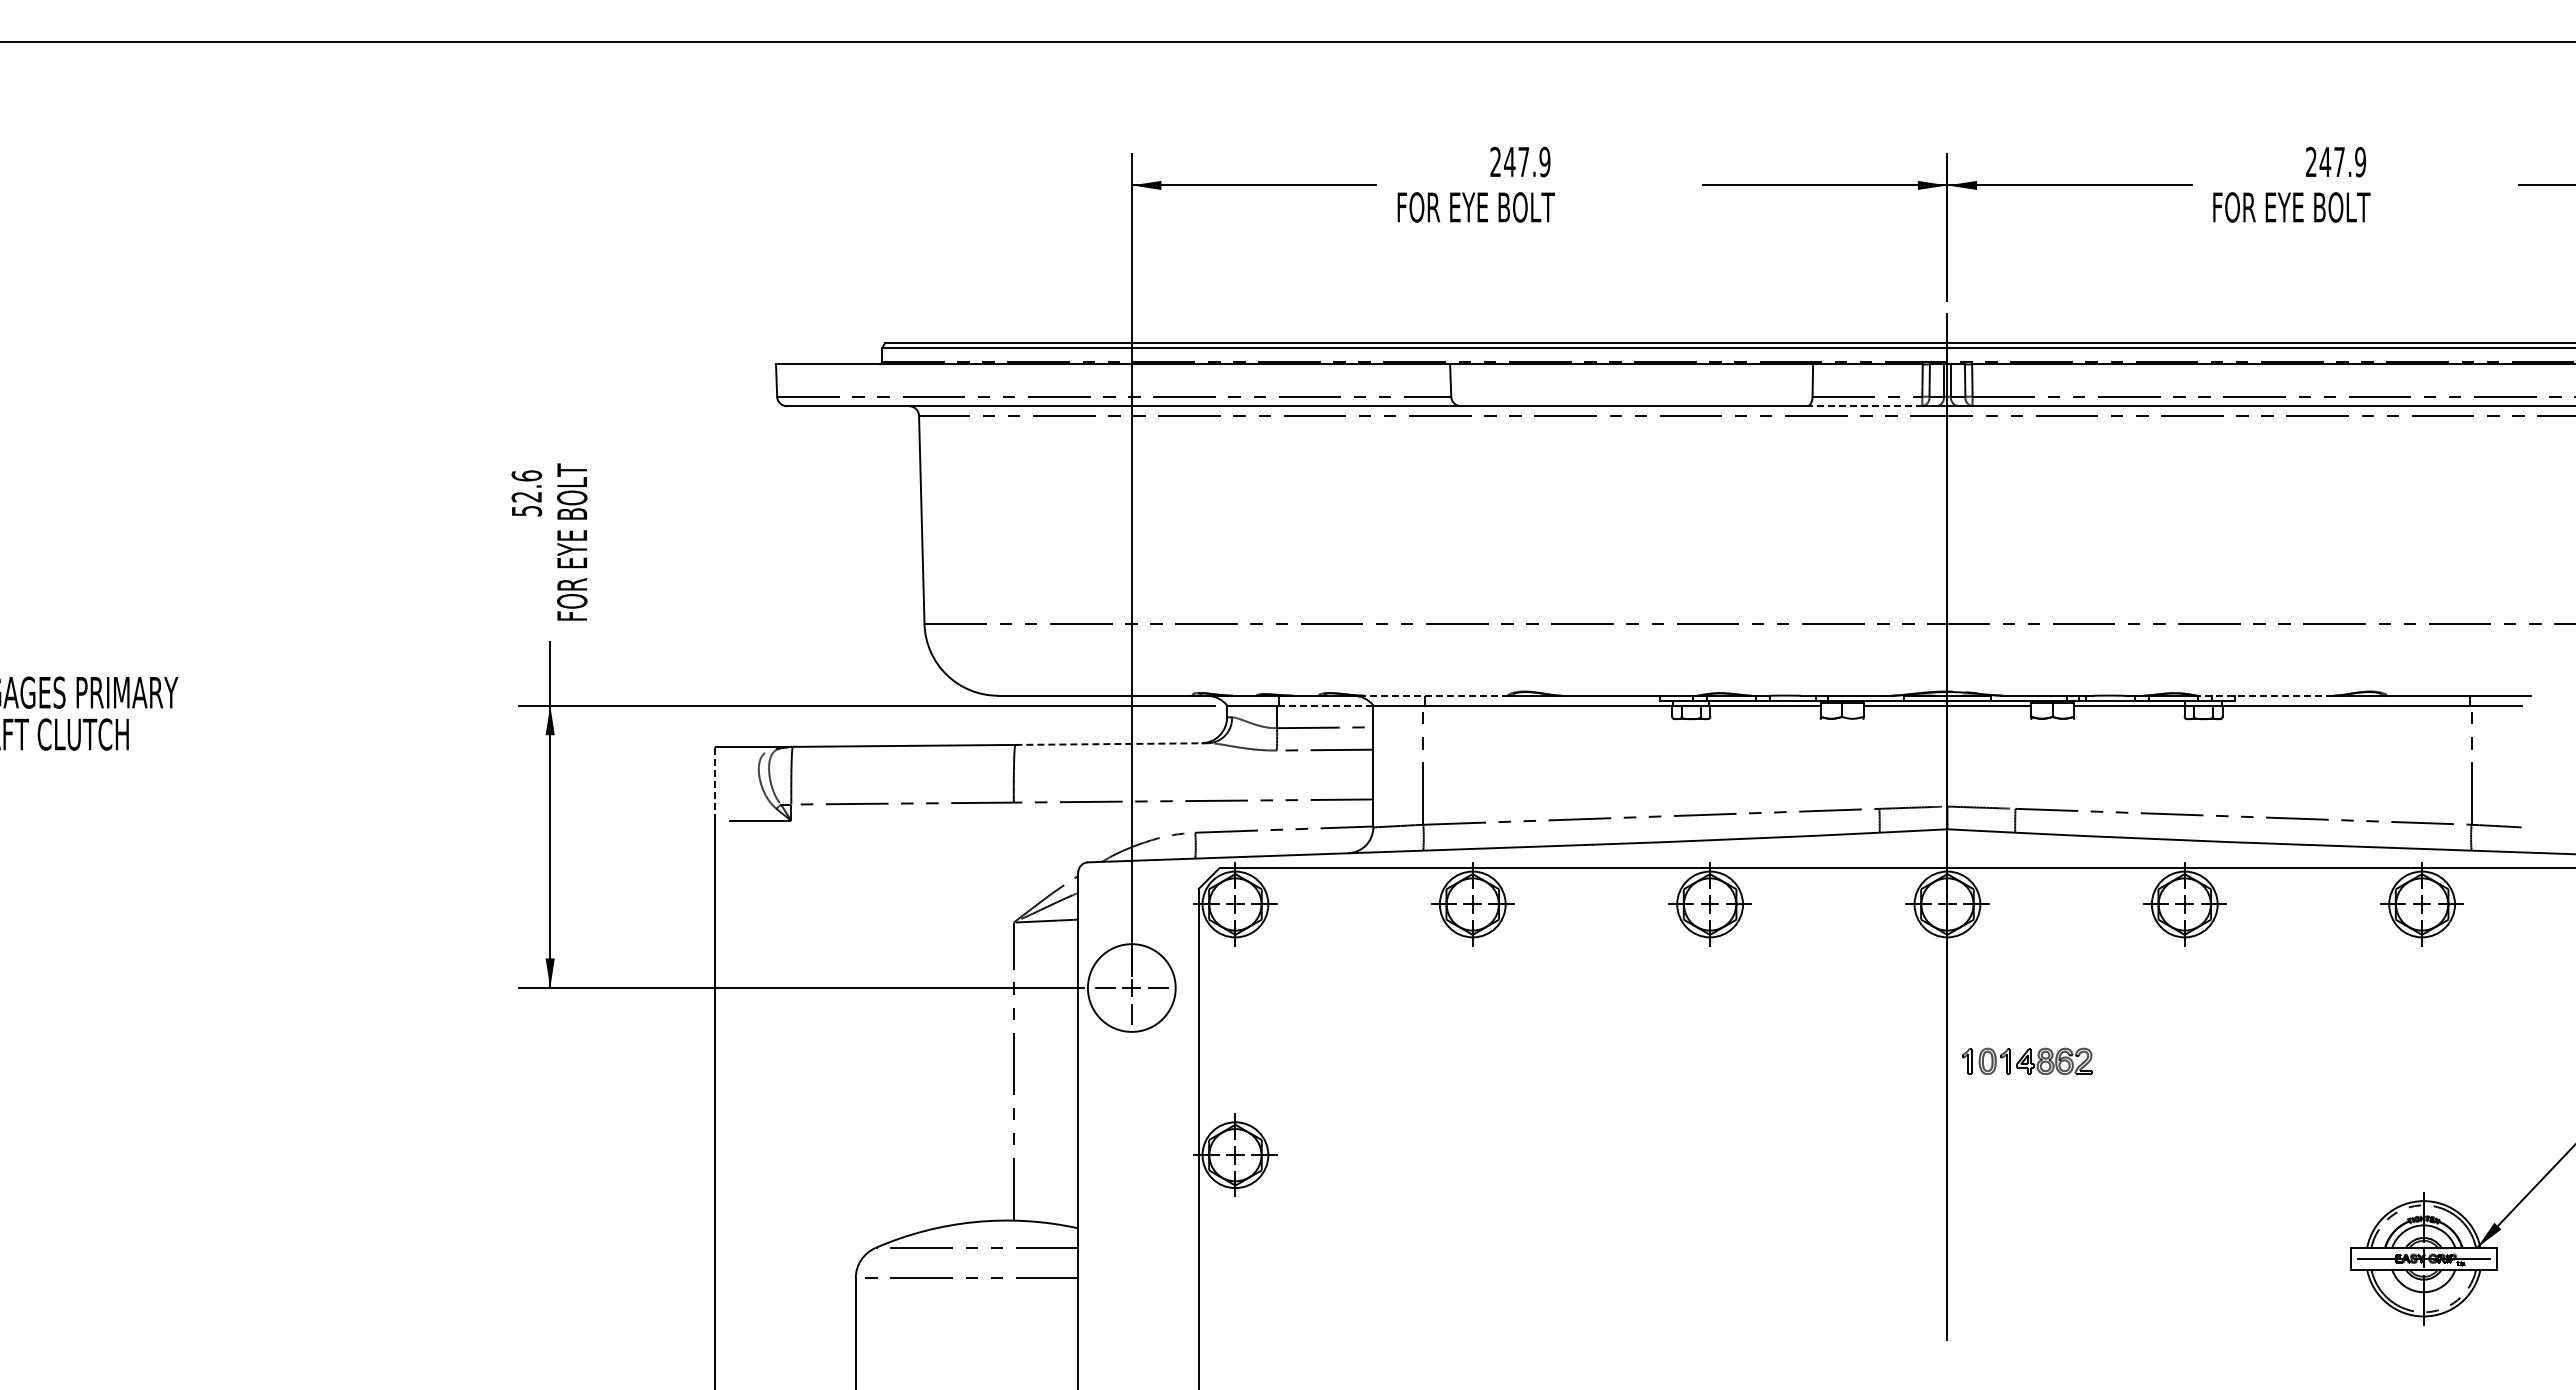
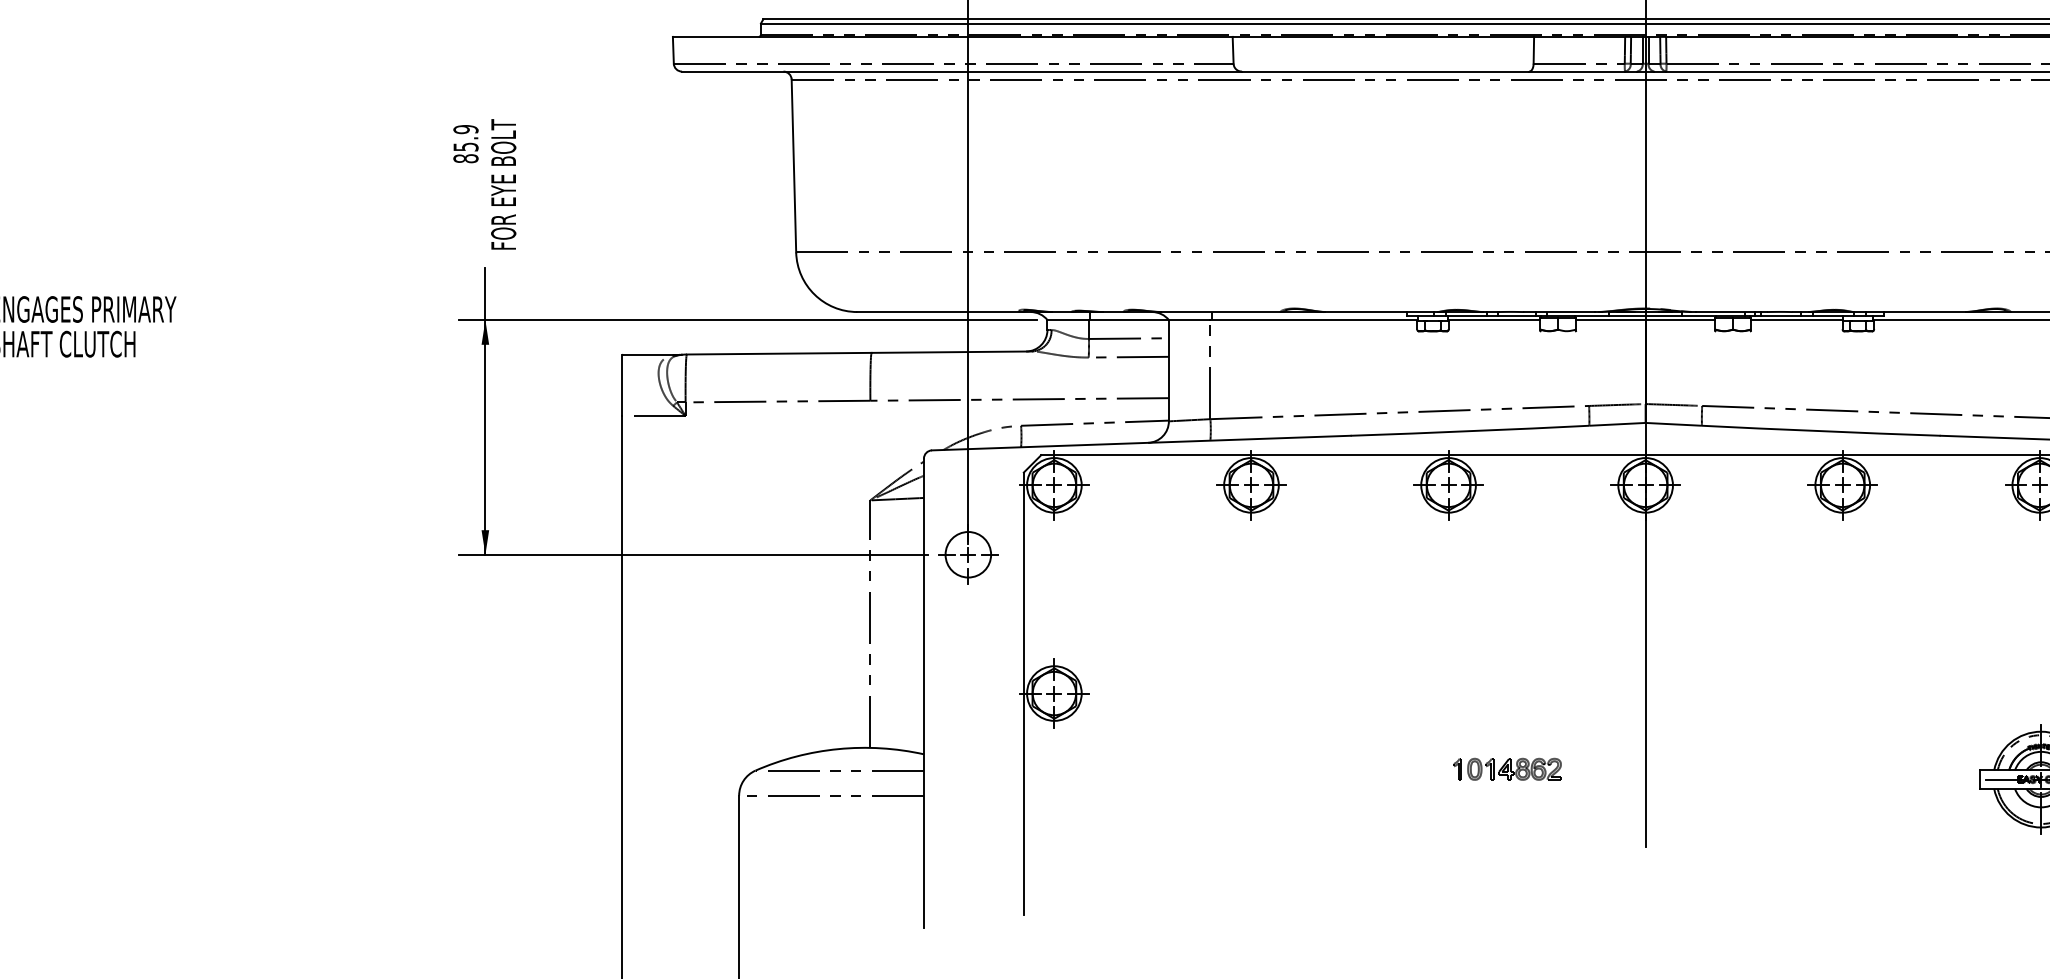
line: (1864, 406) -> (1576, 71), dashed -> solid
text: (526, 493) -> (465, 144), 52.6 -> 85.9
line: (1435, 695) -> (1220, 311), dashed -> solid
line: (2265, 695) -> (1909, 311), dashed -> solid
line: (1324, 705) -> (1128, 320), dashed -> solid
line: (1112, 744) -> (952, 352), dashed -> solid
line: (714, 784) -> (621, 385), dashed -> solid
circle: (1131, 987) -> (968, 554), size x0.62
part: (2027, 1060) -> (1507, 768), moved

